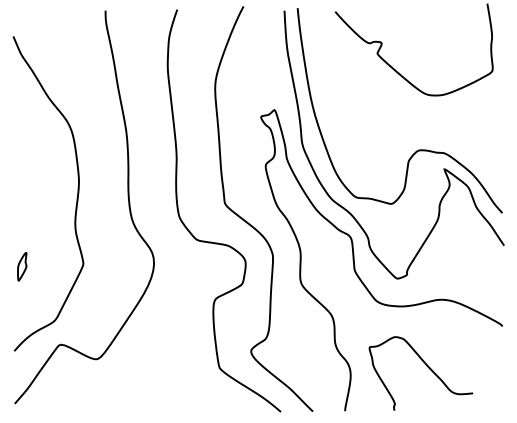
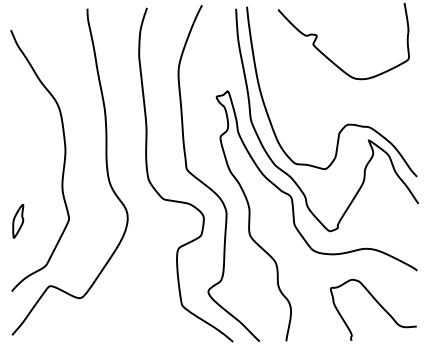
part: (22, 266) -> (18, 221), size x1.43
curve: (426, 366) -> (378, 304), moved

